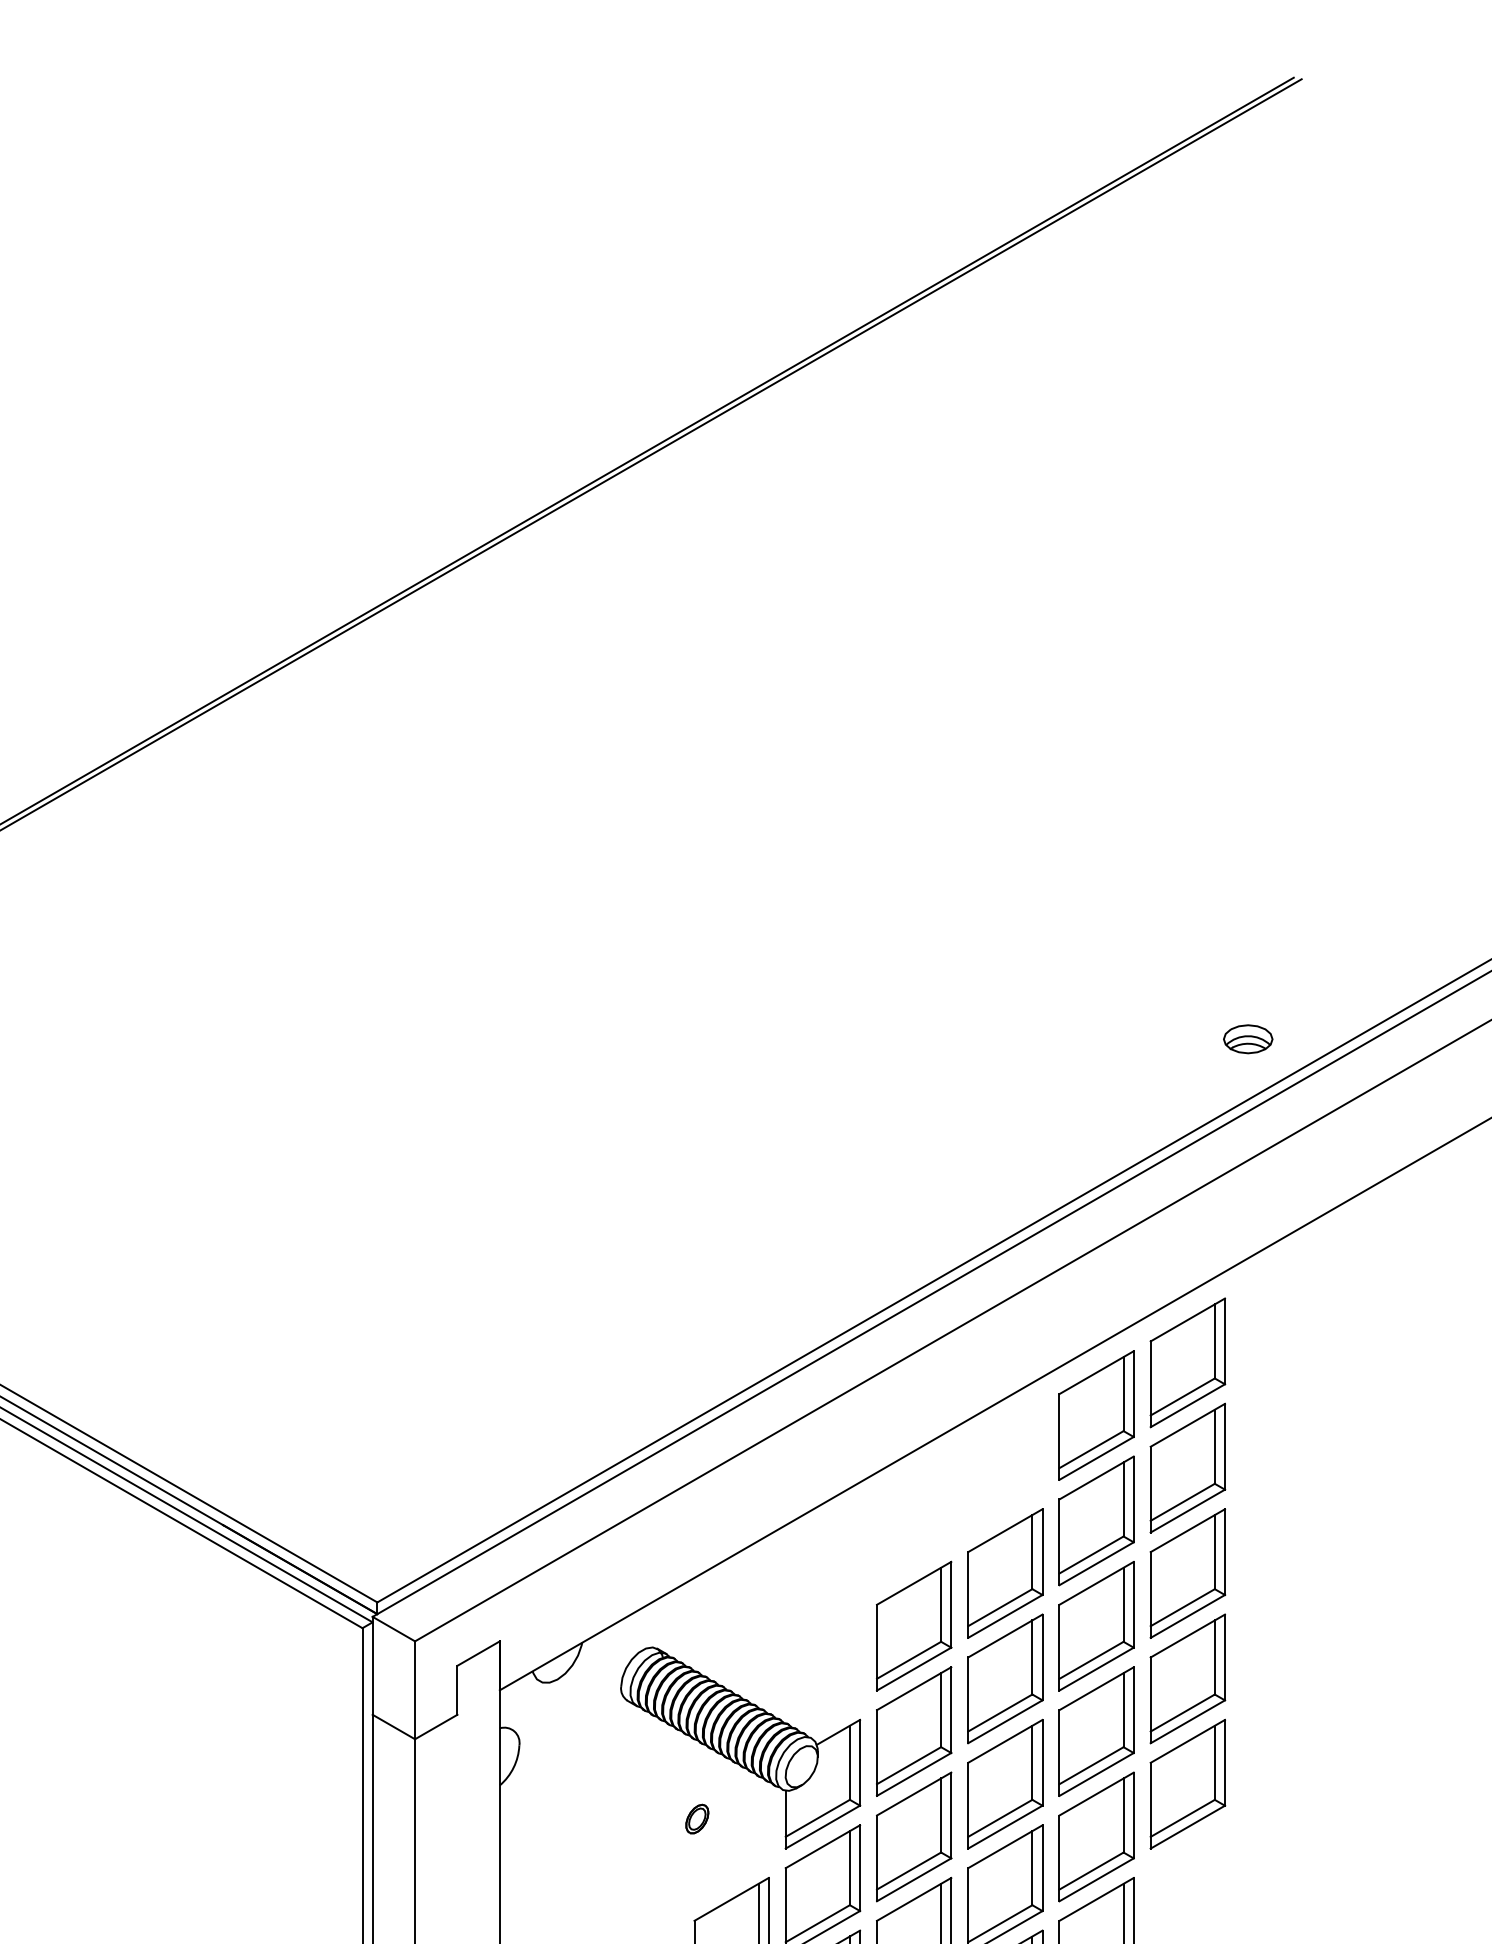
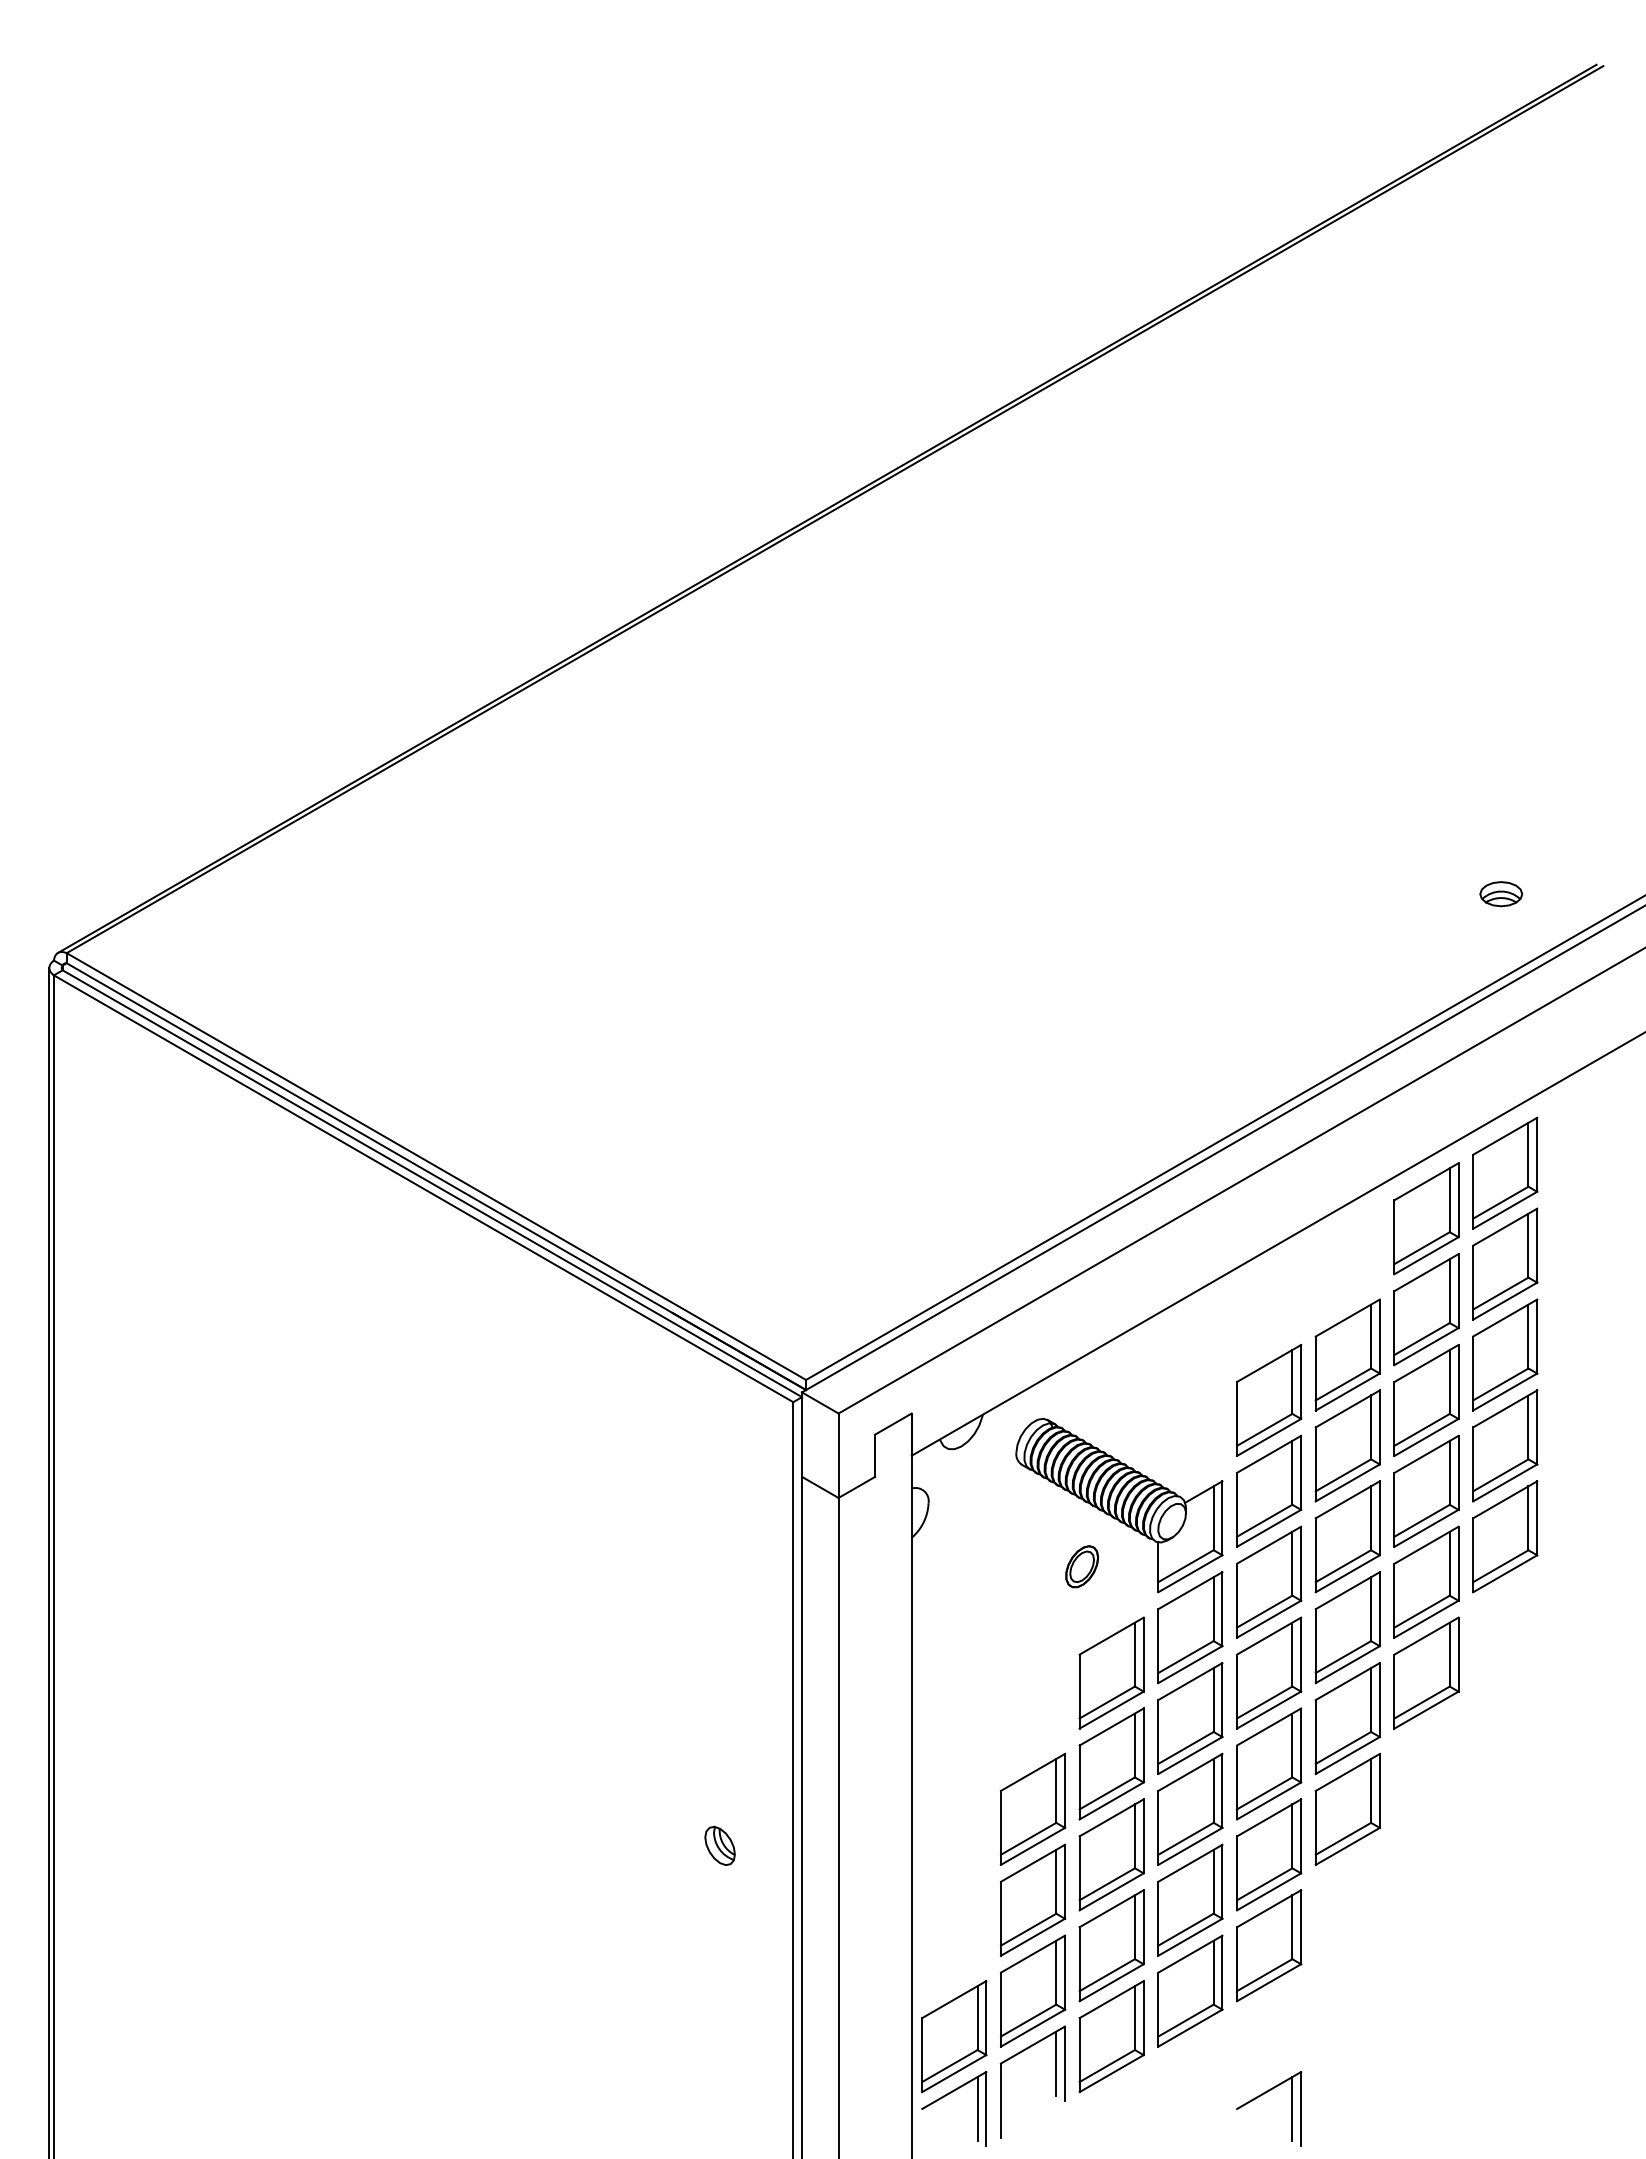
part: (1248, 1039) -> (1501, 894), moved
part: (696, 1818) -> (1081, 1566), size x1.67

